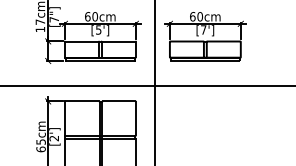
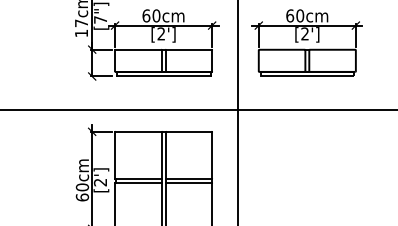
text: (98, 29) -> (161, 33), [5'] -> [2']
text: (203, 29) -> (304, 33), [7'] -> [2']
text: (40, 141) -> (81, 186), 65cm -> 60cm

